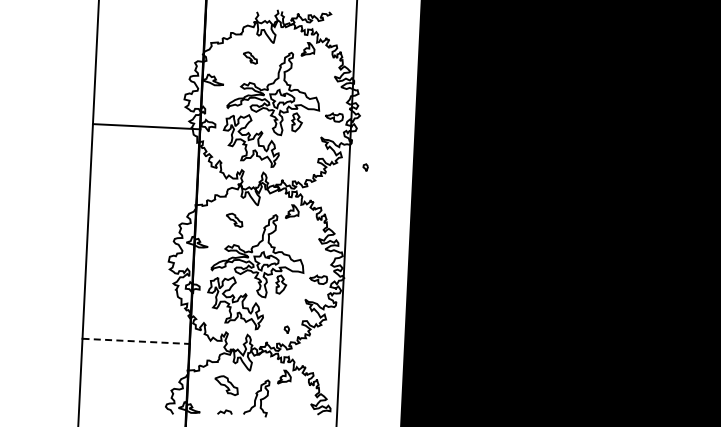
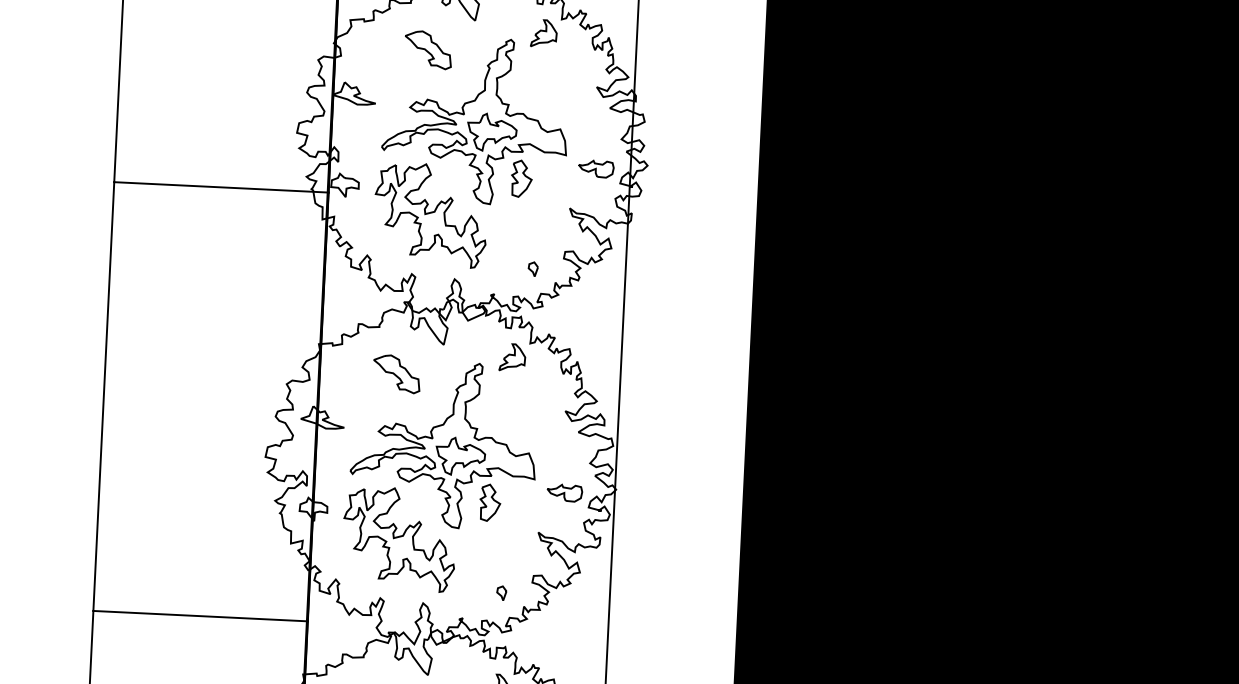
part: (250, 57) -> (428, 49), size x1.67
part: (365, 167) -> (532, 268), moved
part: (234, 220) -> (396, 374), size x1.43
line: (136, 341) -> (201, 616), dashed -> solid

